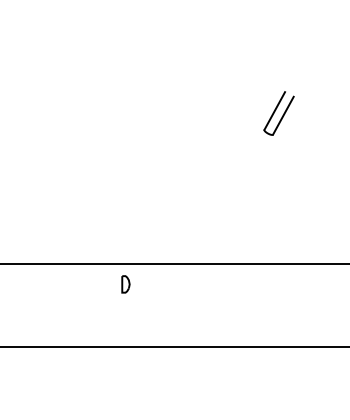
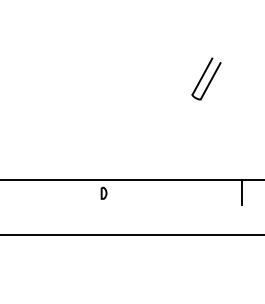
part: (279, 112) -> (206, 78), size x1.43
line: (332, 283) -> (242, 192), added

